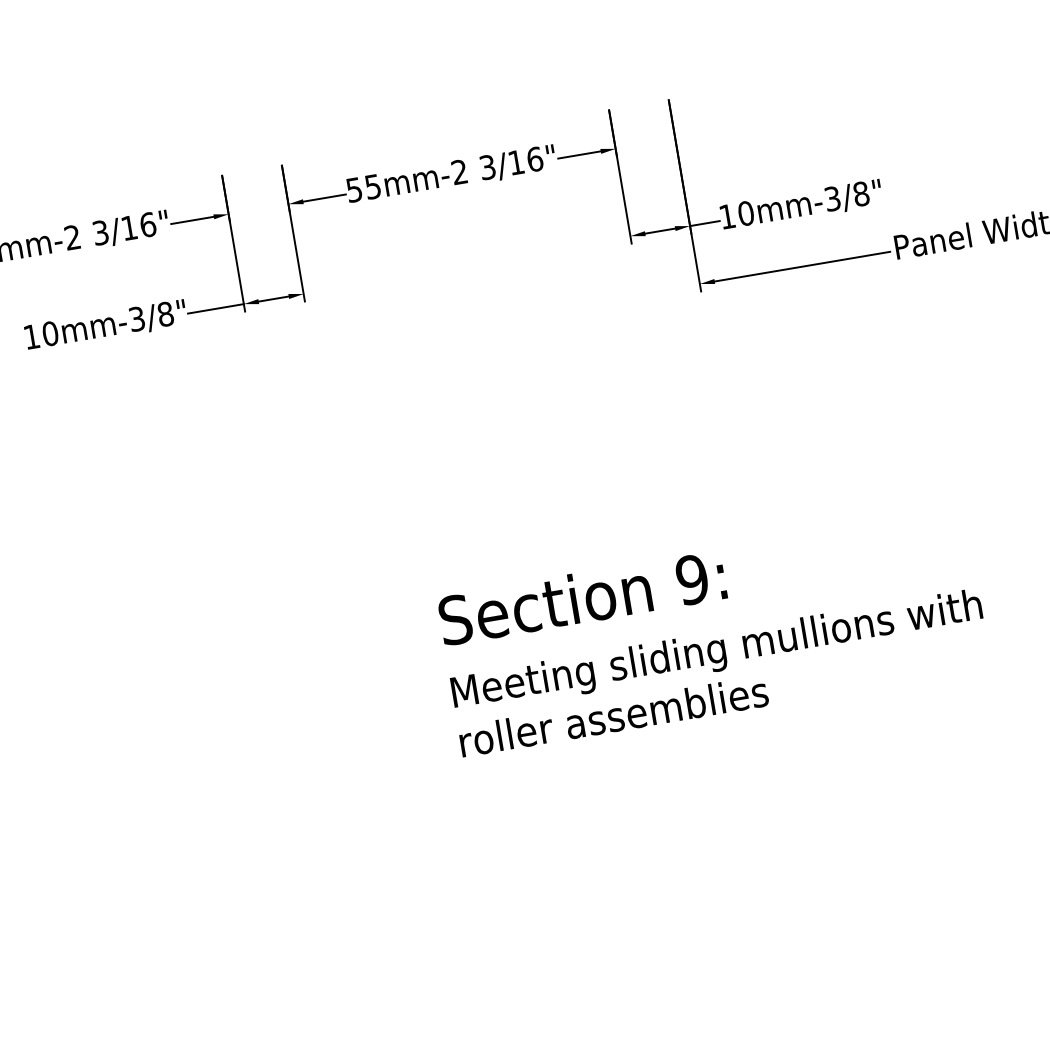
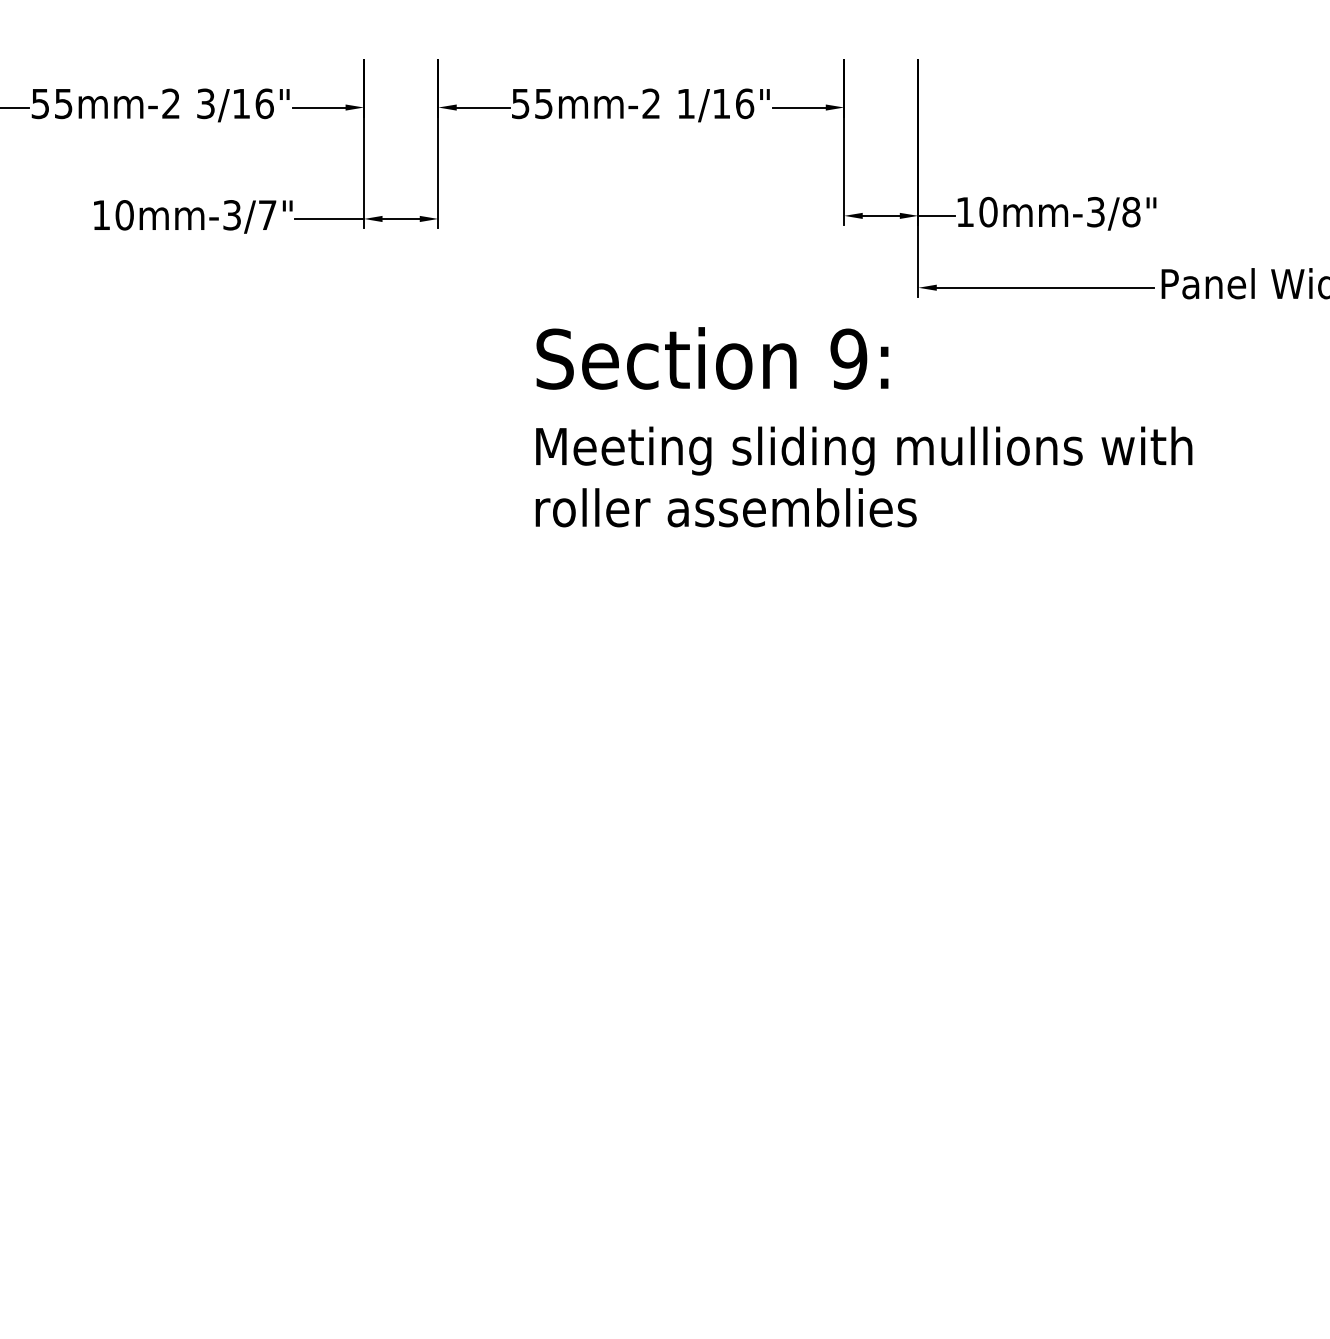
text: (487, 167) -> (685, 103), 3/16" -> 1/16"
text: (165, 314) -> (267, 215), 10mm-3/8" -> 10mm-3/7"
text: (713, 632) -> (863, 427), moved

